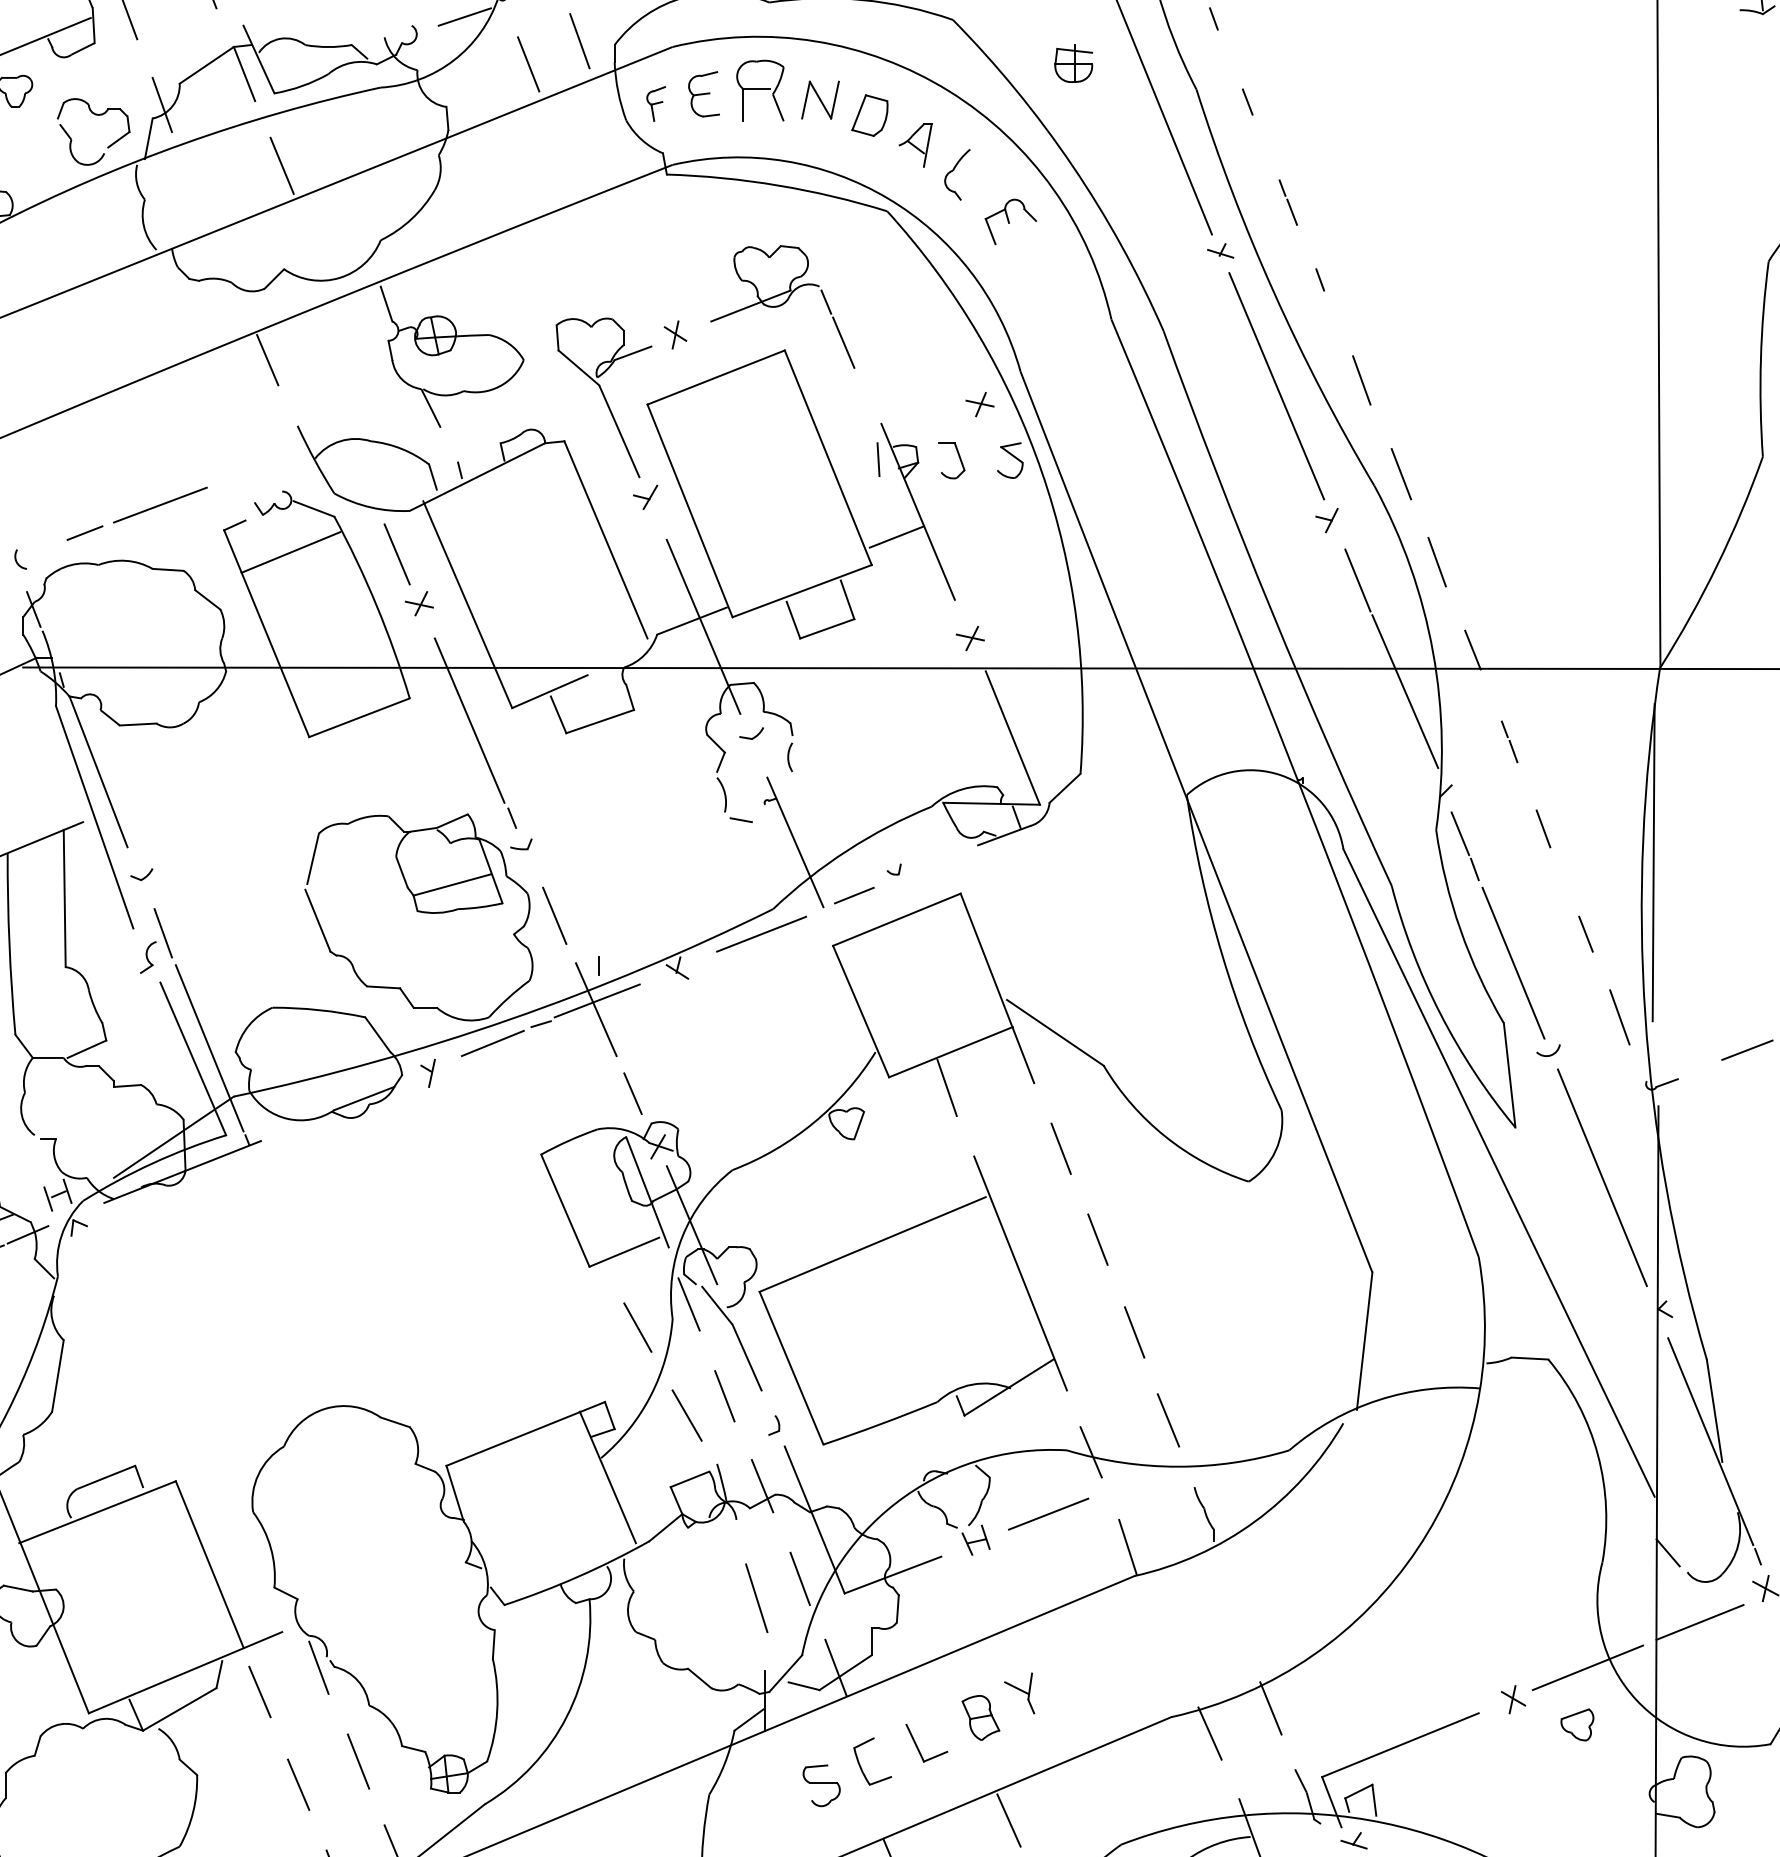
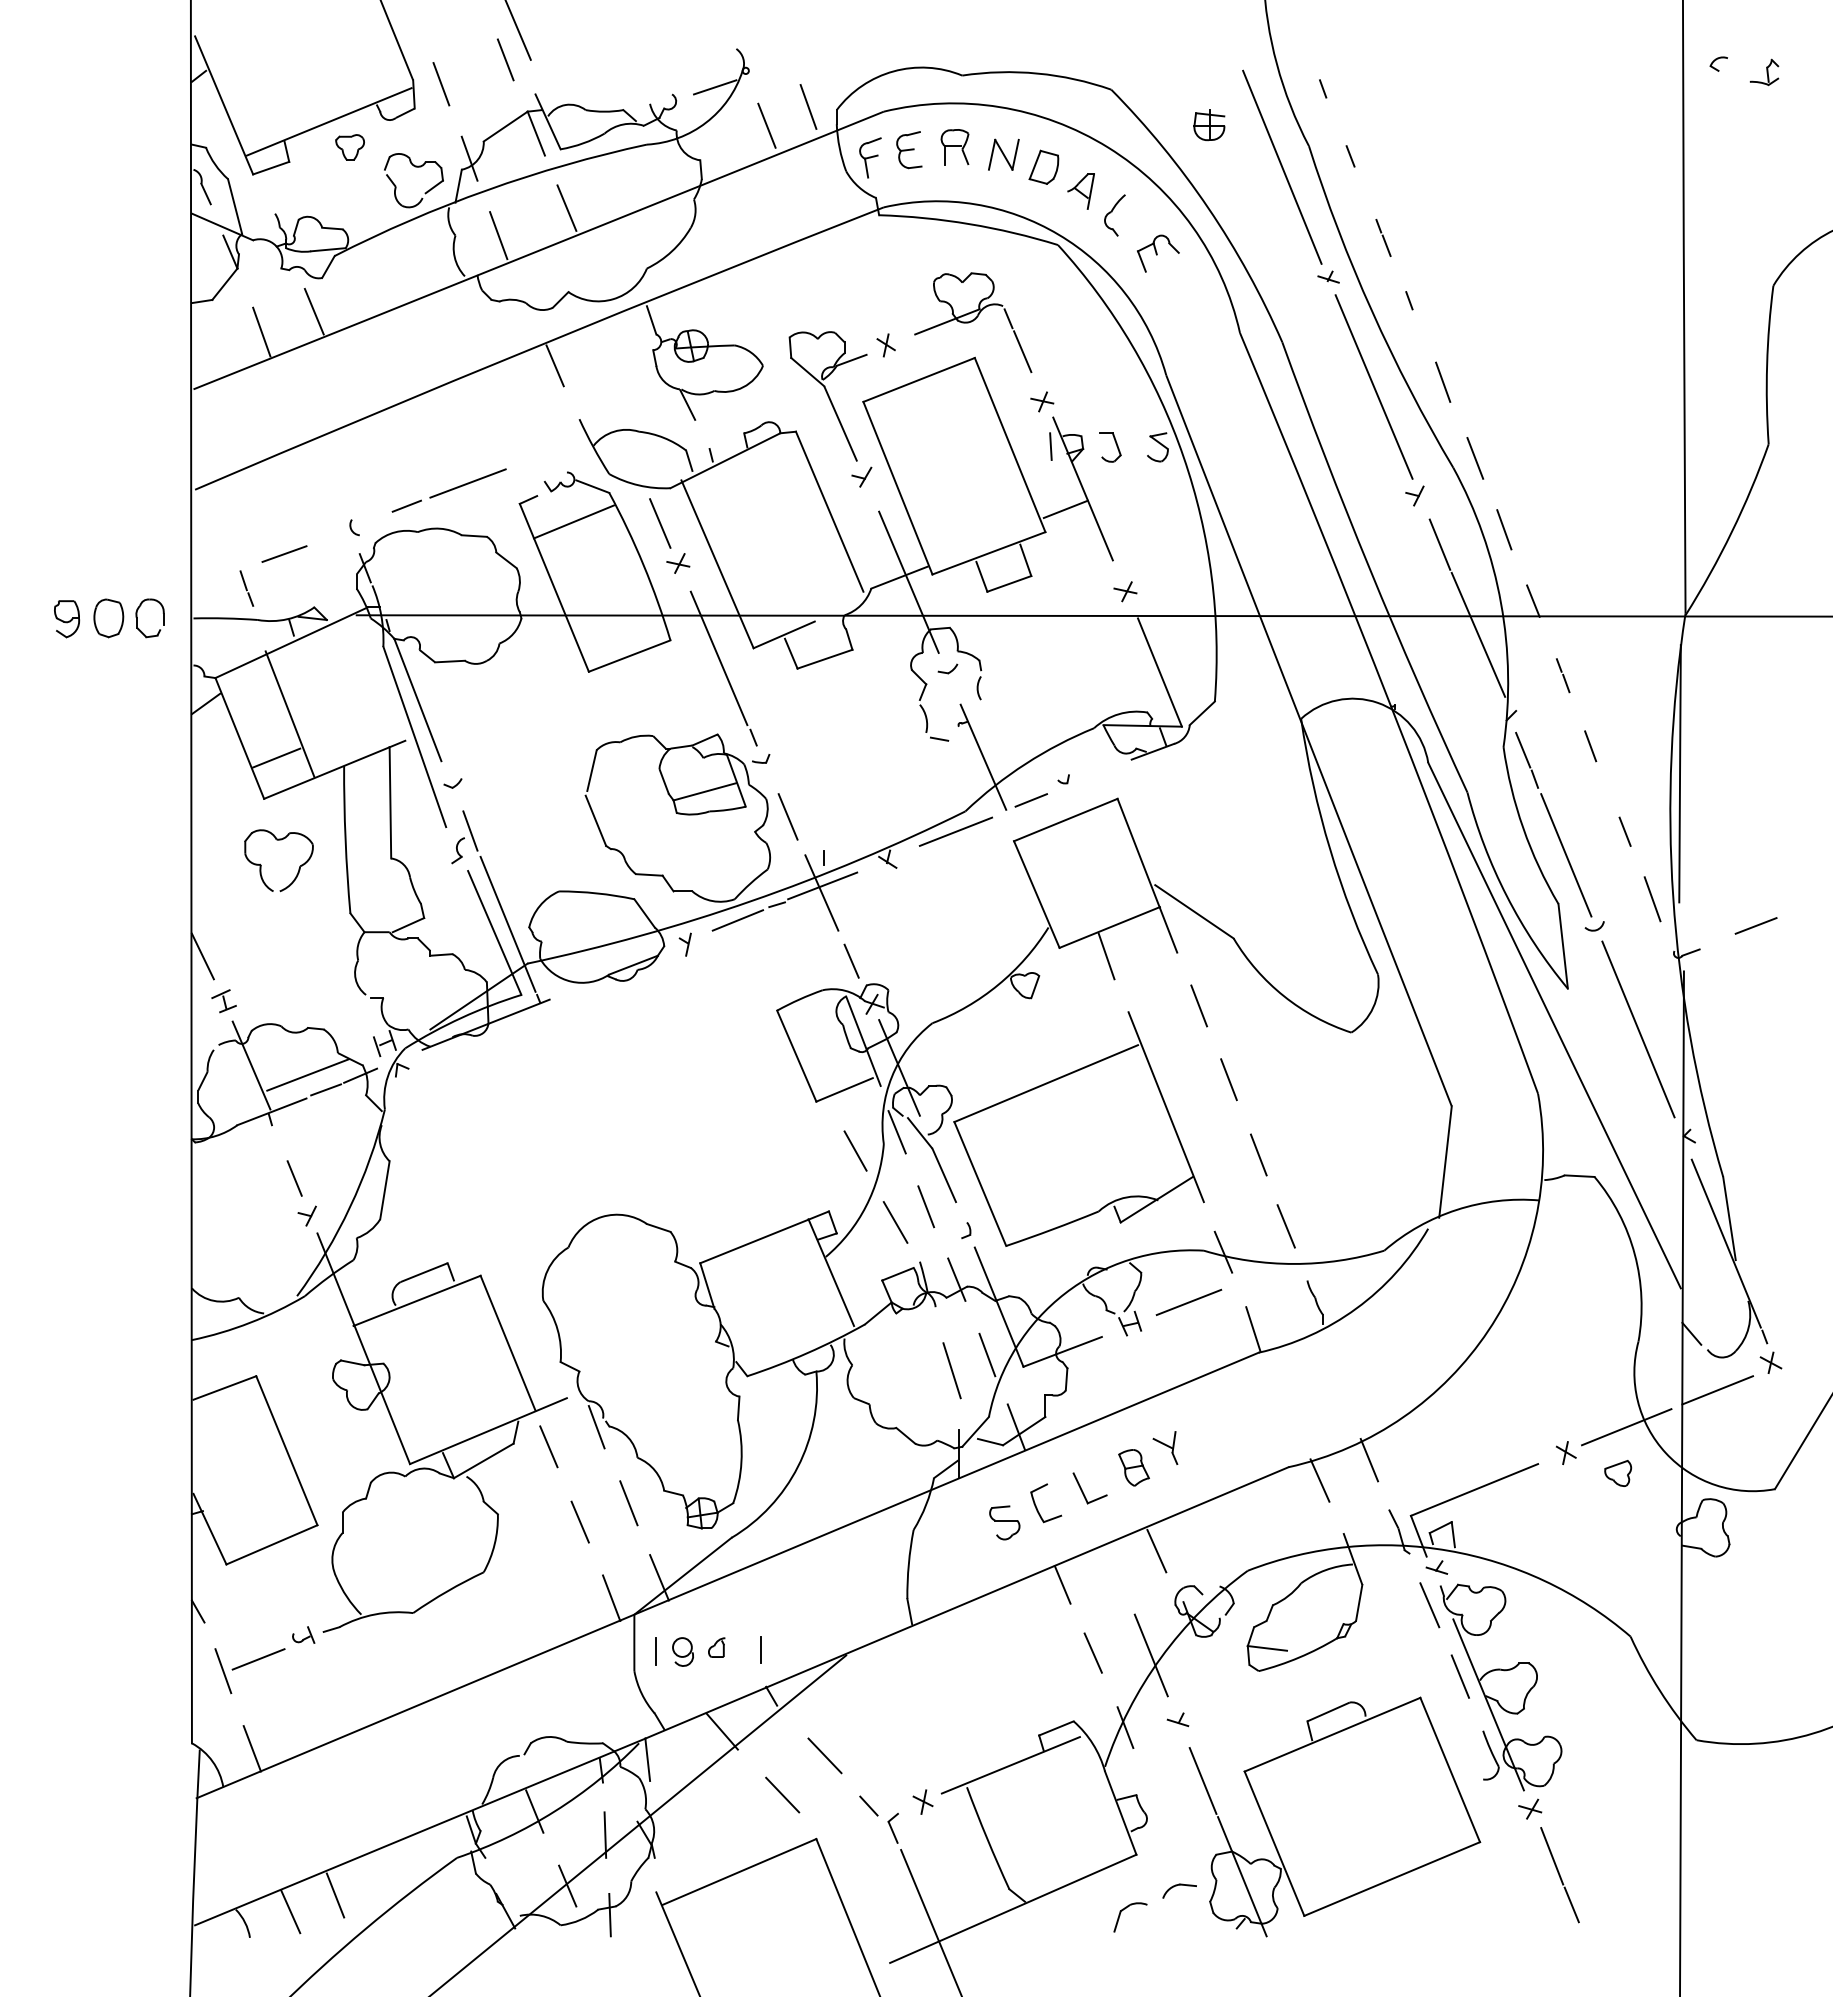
part: (759, 91) -> (954, 147), size x0.71
part: (656, 103) -> (870, 157), size x1.43
line: (197, 199) -> (498, 235), added
part: (980, 404) -> (1042, 401), moved

